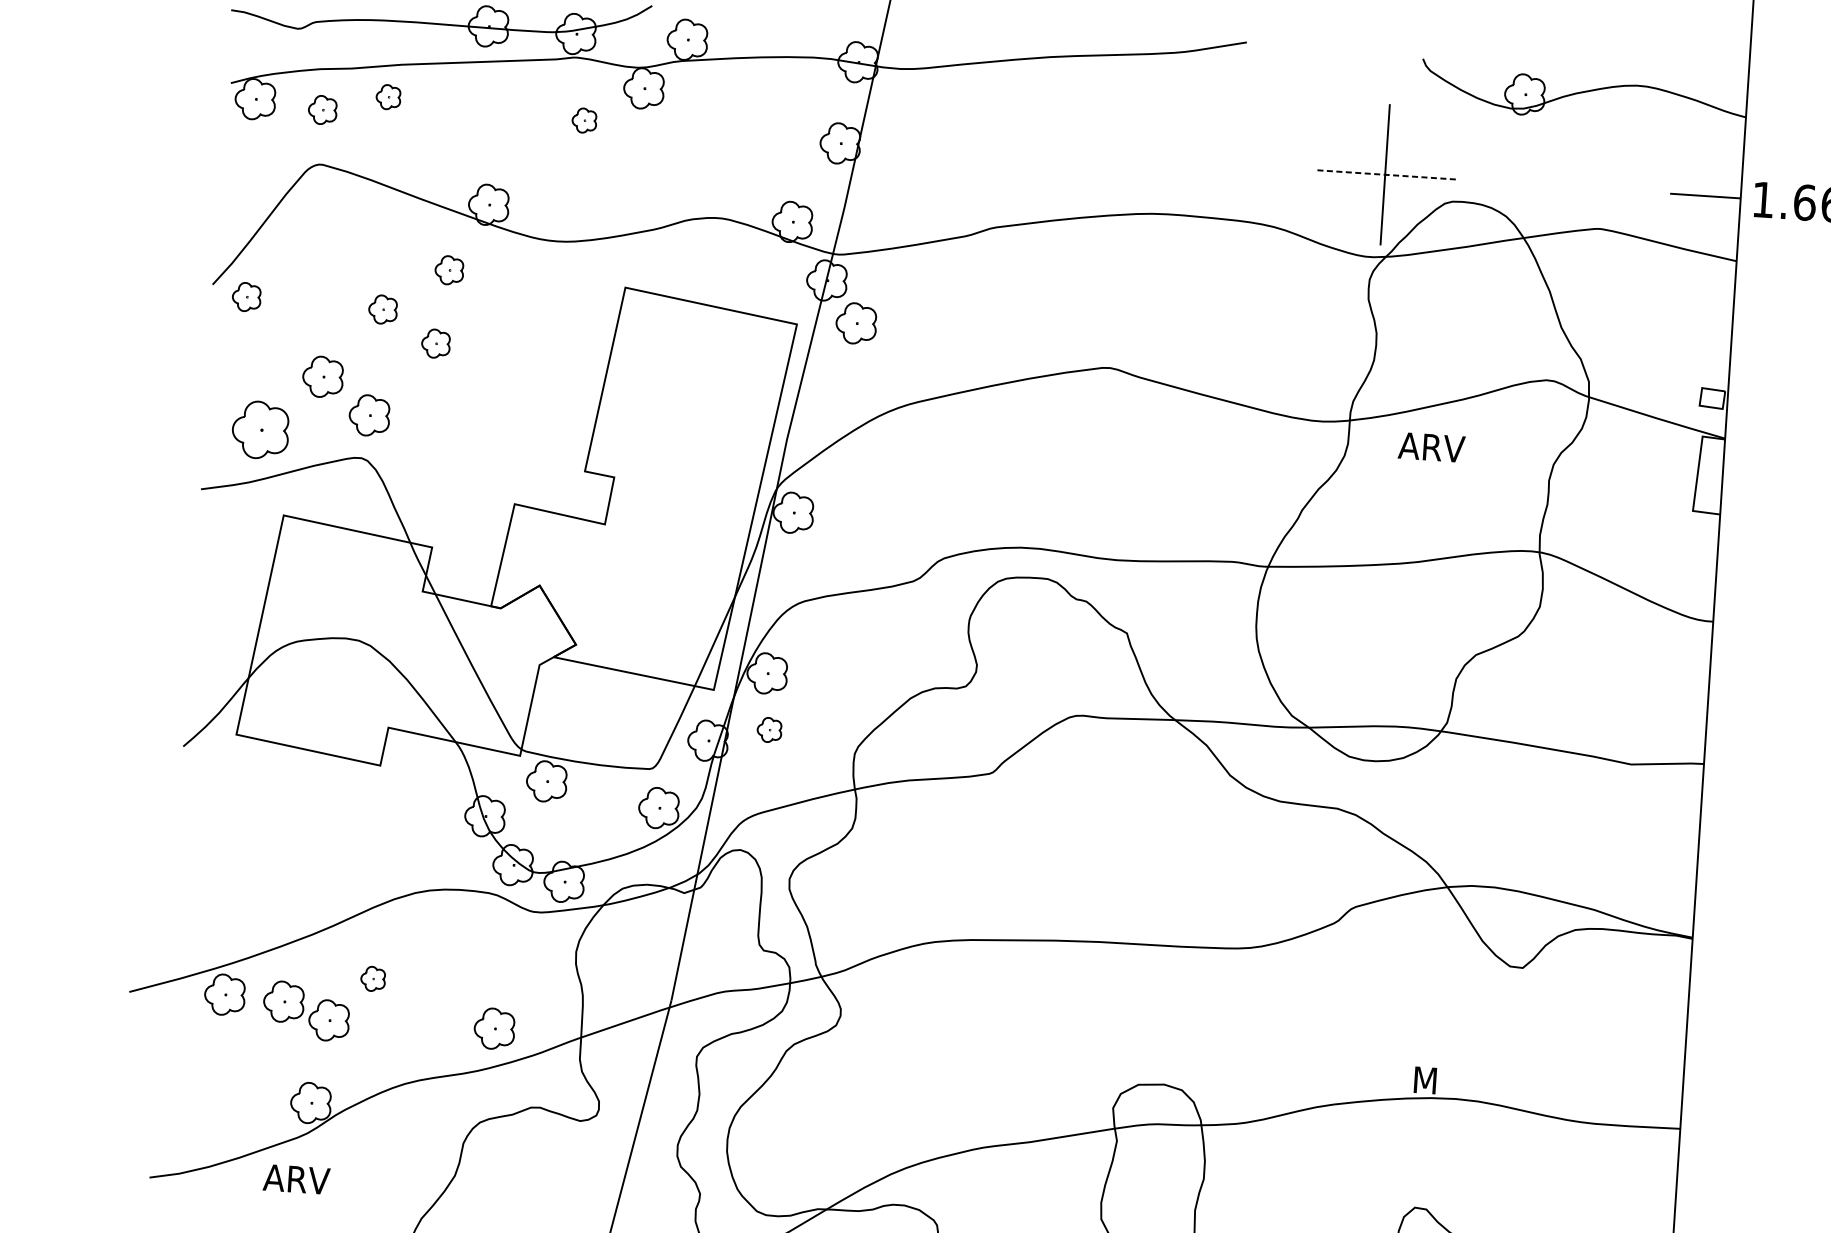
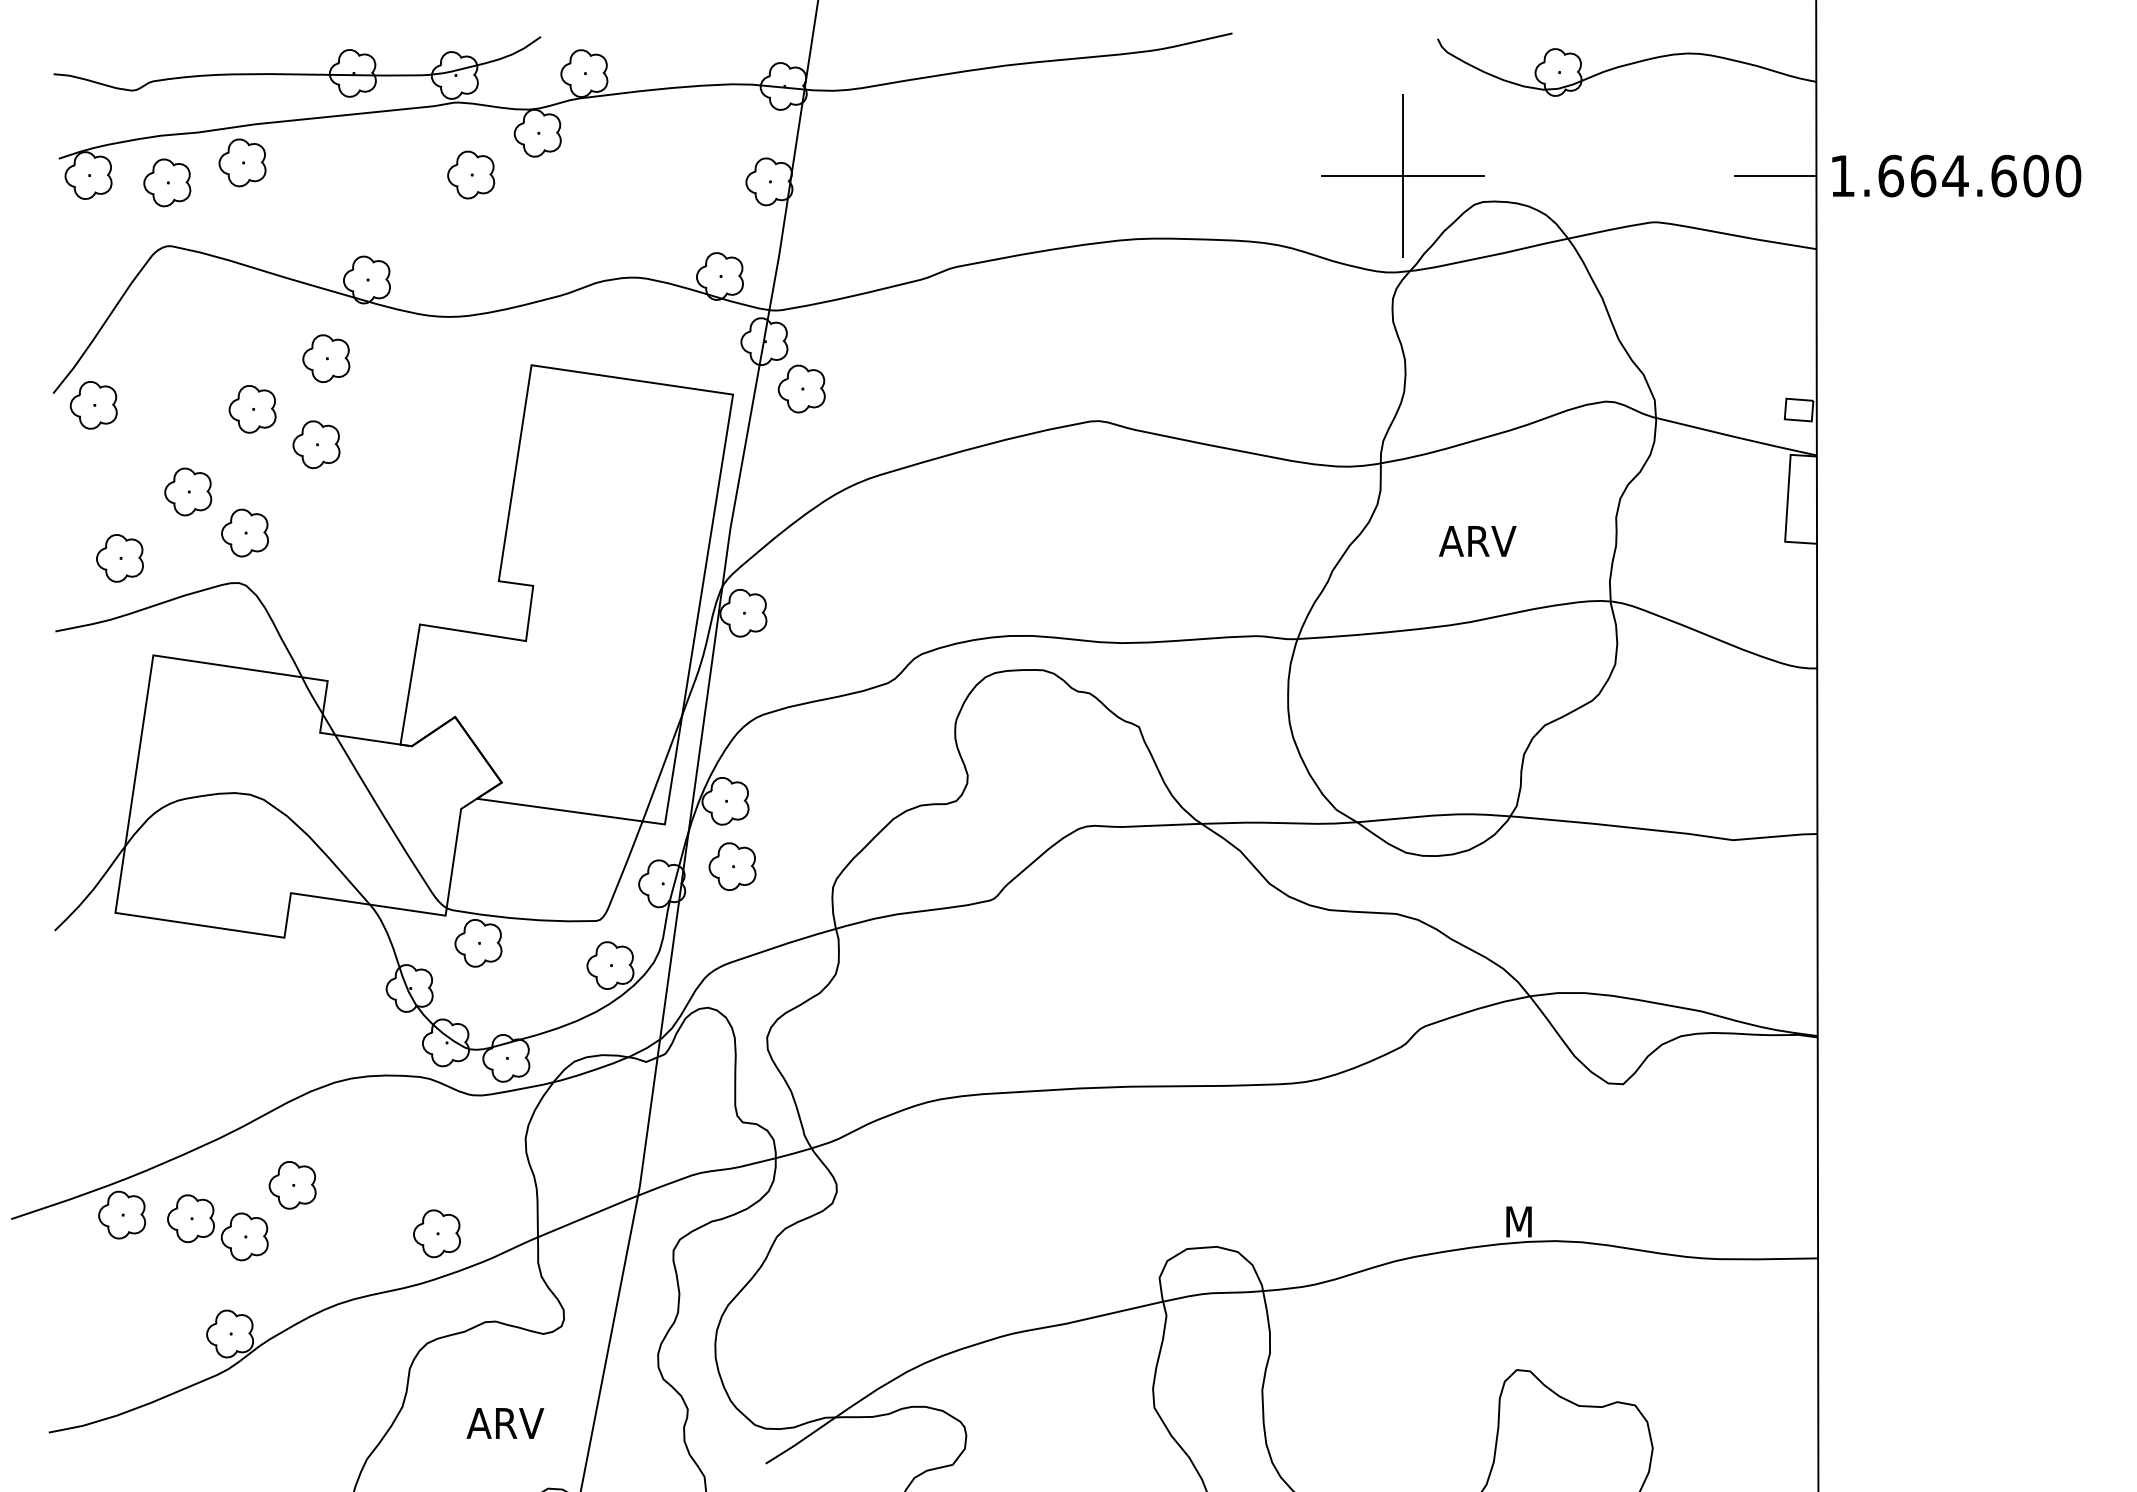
part: (388, 96) -> (242, 162), size x1.67
part: (322, 109) -> (167, 182), size x1.43
part: (584, 120) -> (471, 174), size x1.67
line: (1384, 175) -> (1402, 176), dashed -> solid
part: (449, 270) -> (326, 358), size x1.43
part: (246, 297) -> (93, 405), size x1.43
part: (383, 309) -> (252, 409), size x1.43
part: (436, 343) -> (316, 444), size x1.43
part: (260, 430) -> (119, 558), size x0.71
text: (1431, 447) -> (1477, 541), moved
part: (769, 730) -> (732, 866), size x1.67
part: (373, 979) -> (292, 1185), size x1.67
text: (296, 1179) -> (505, 1423), moved

